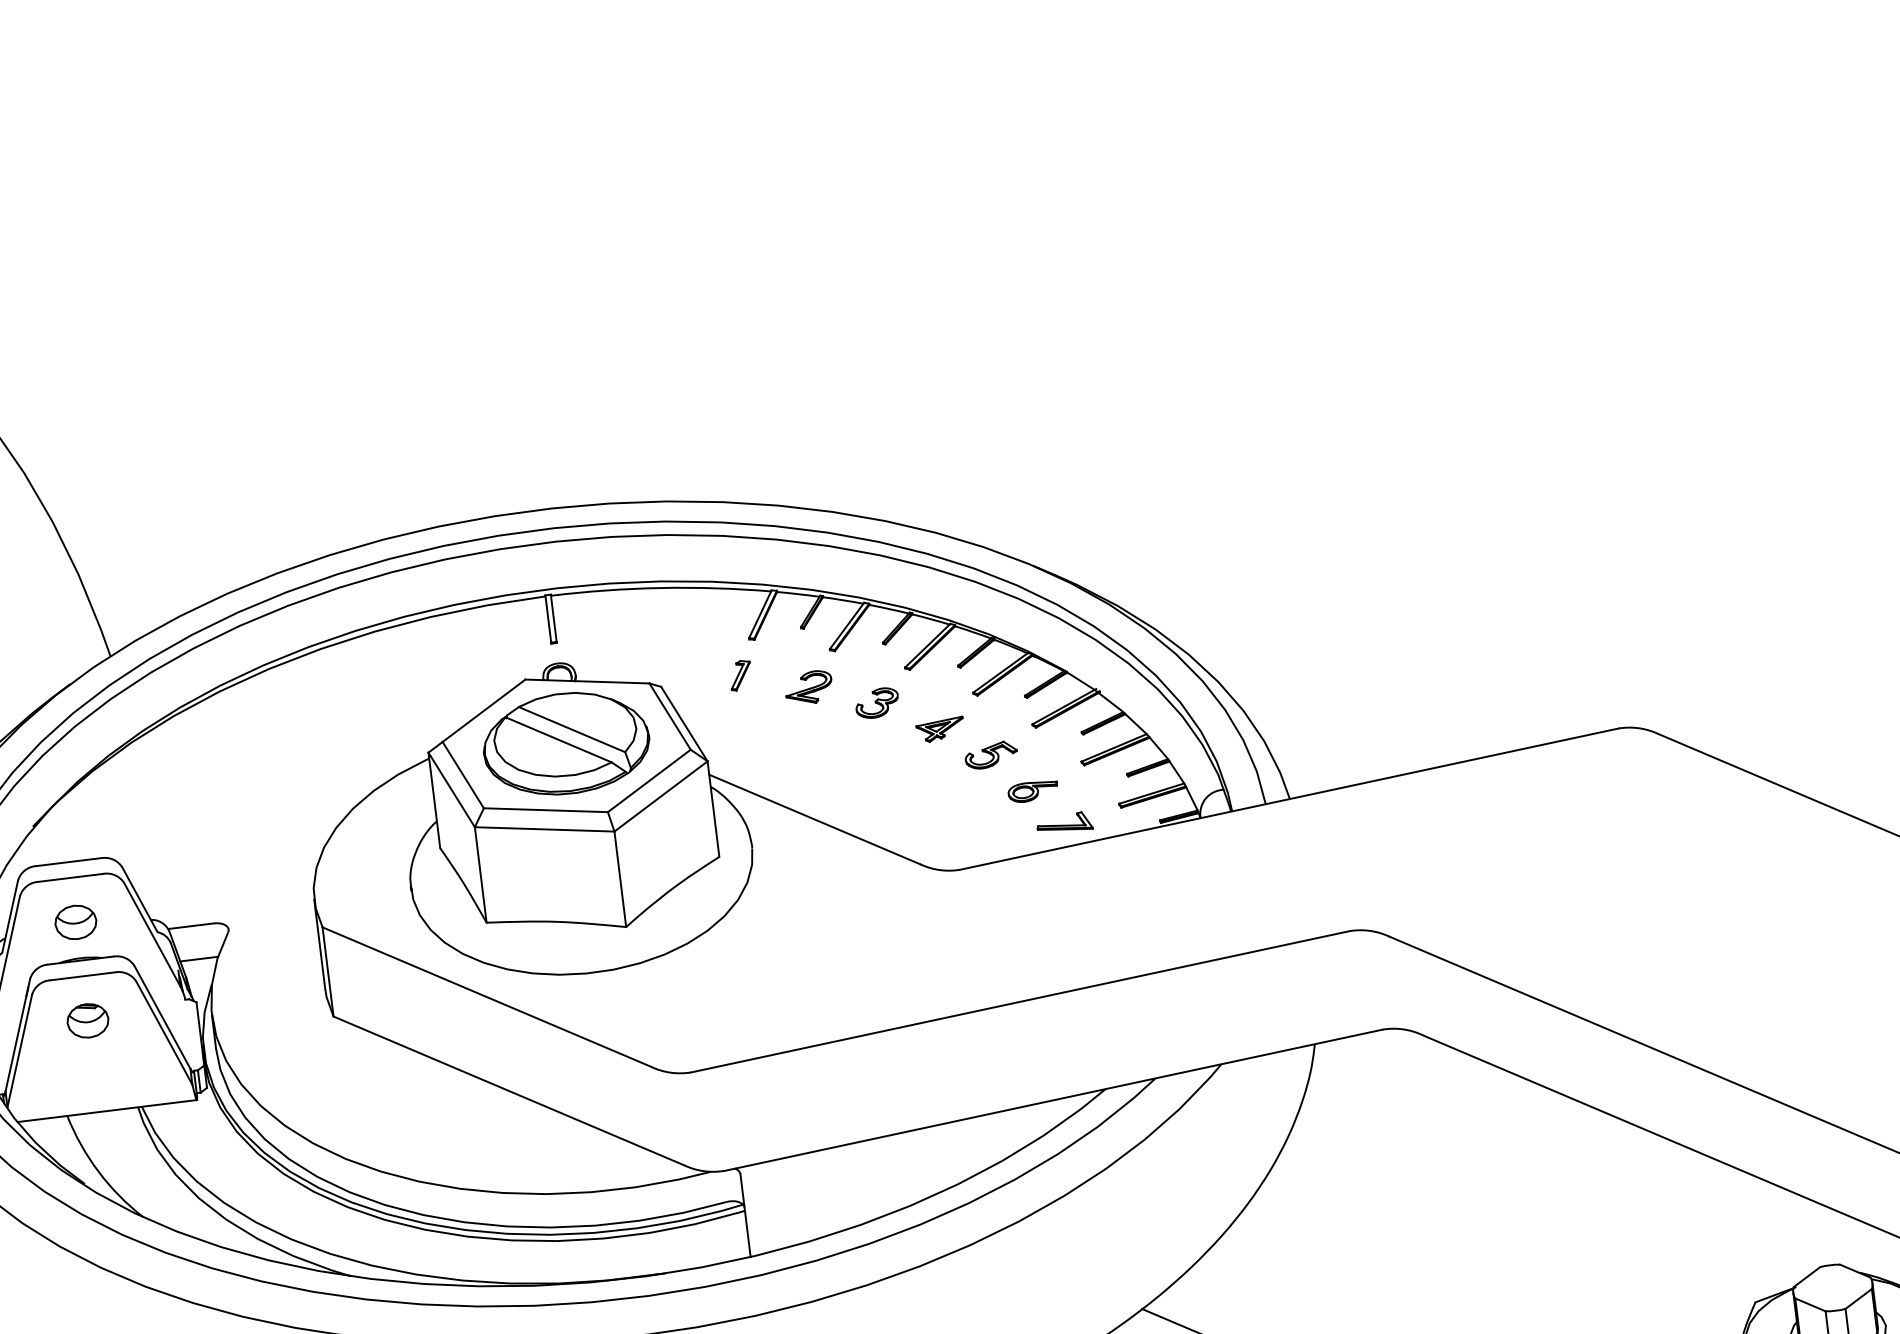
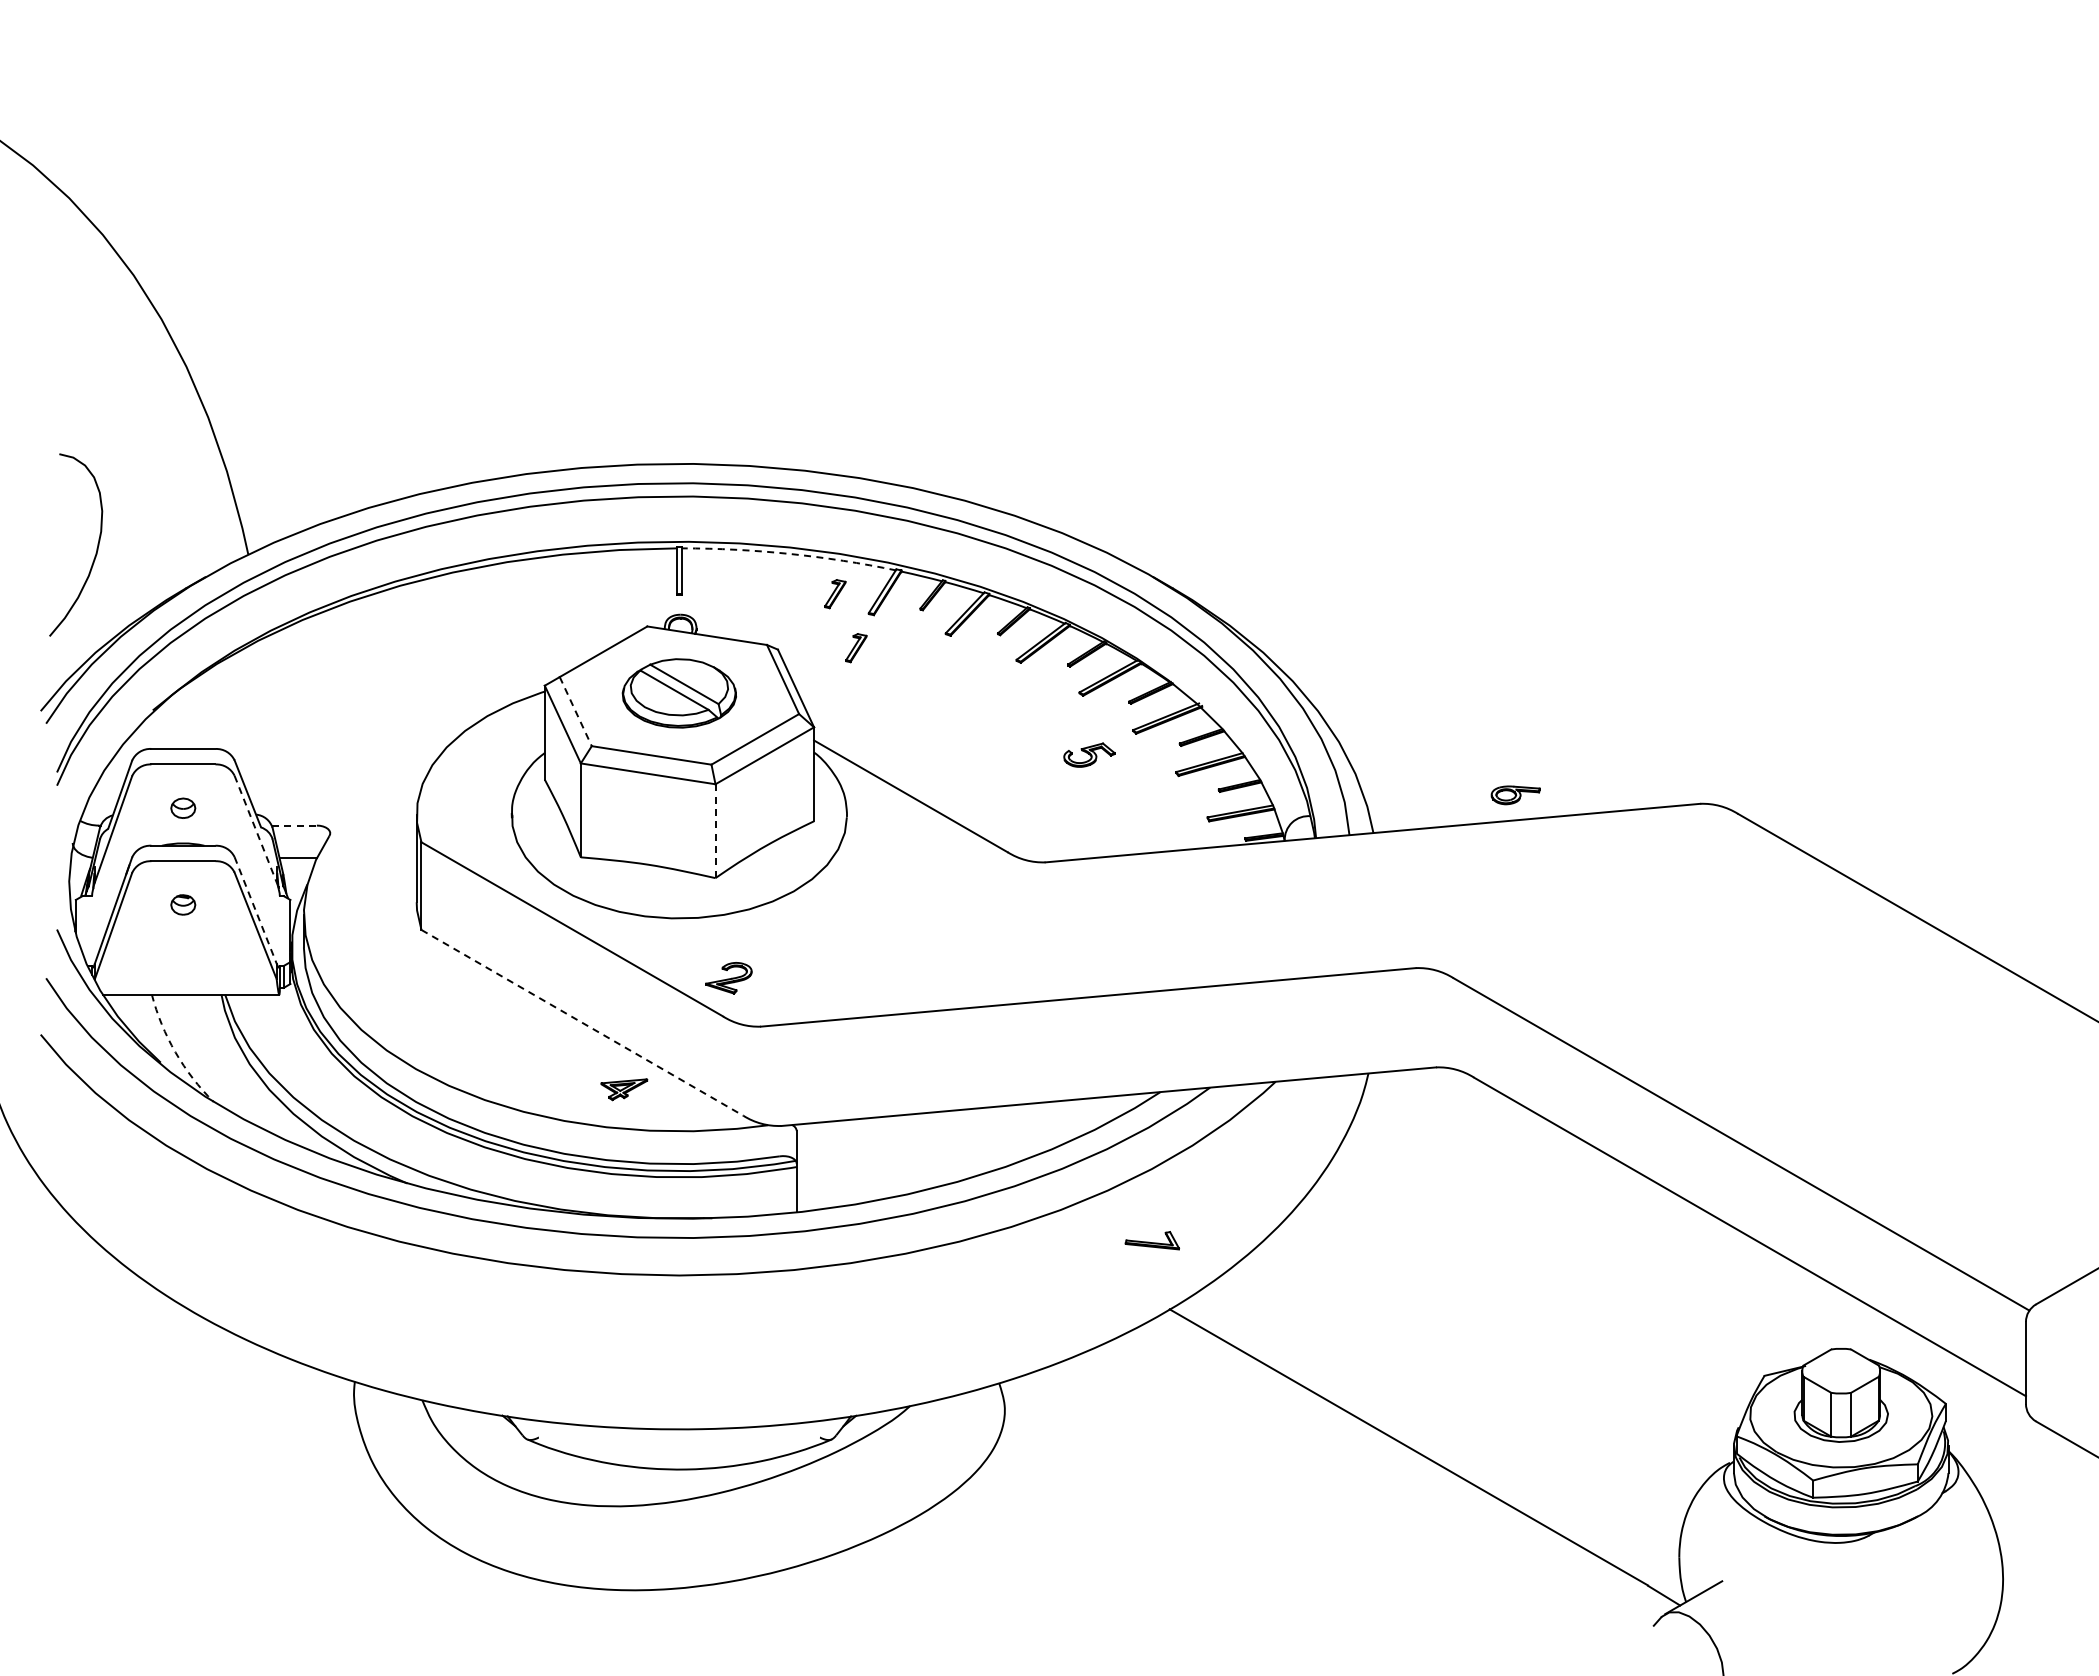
arc: (660, 587) -> (789, 553), solid -> dashed
part: (712, 623) -> (835, 594), added
part: (808, 688) -> (728, 978), moved
part: (877, 702) -> (985, 690), removed
part: (940, 729) -> (624, 1089), moved
part: (566, 743) -> (679, 693), size x0.7
line: (464, 775) -> (576, 712), solid -> dashed
part: (1032, 791) -> (1515, 795), moved
part: (1063, 823) -> (1151, 1240), moved
line: (620, 879) -> (715, 831), solid -> dashed
part: (76, 922) -> (183, 808), size x0.6
line: (191, 926) -> (294, 825), solid -> dashed
line: (152, 935) -> (255, 829), solid -> dashed
line: (162, 1017) -> (255, 910), solid -> dashed
part: (88, 1020) -> (183, 904), size x0.6
line: (508, 1090) -> (582, 1022), solid -> dashed
arc: (98, 1171) -> (175, 1052), solid -> dashed

